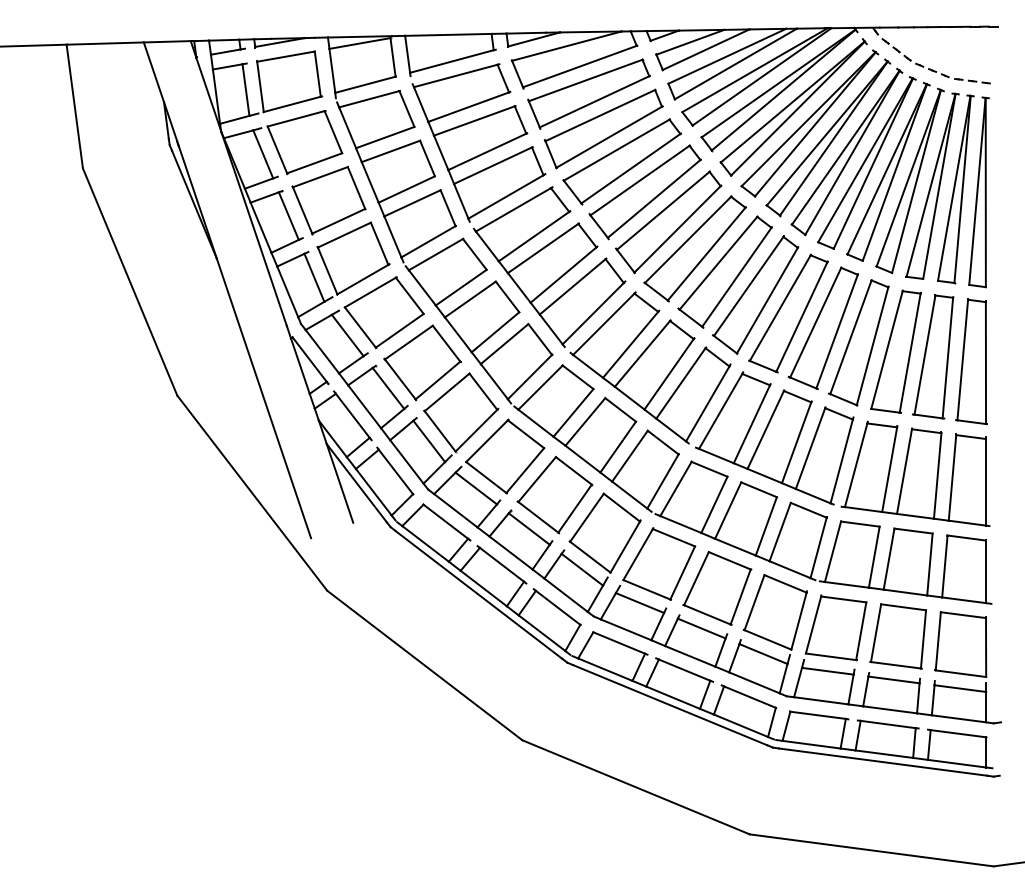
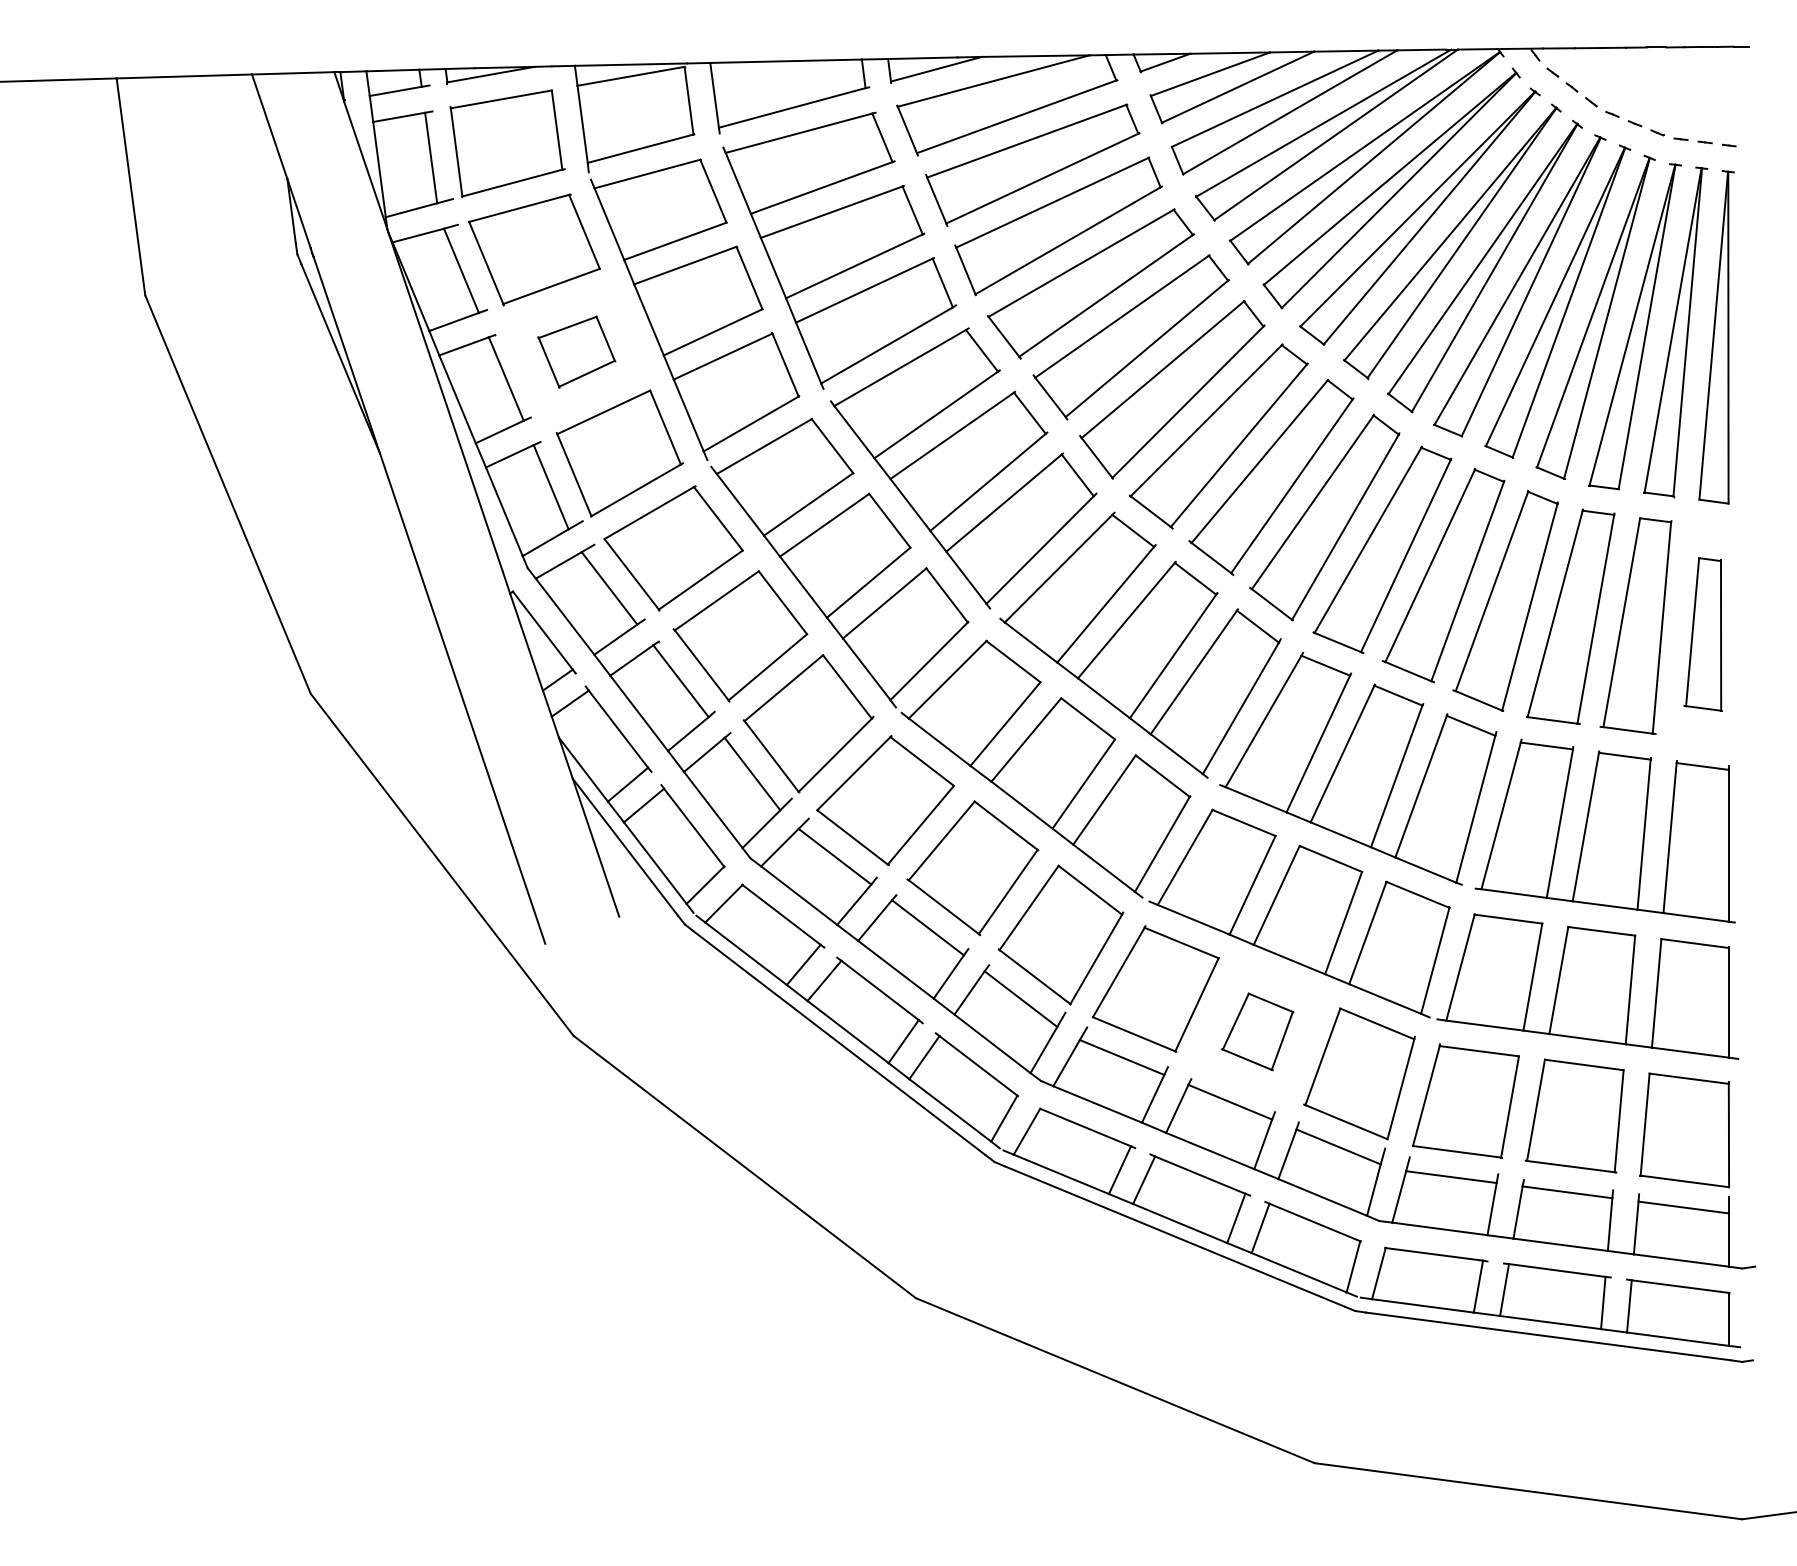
part: (328, 200) -> (575, 351), size x0.6
part: (971, 361) -> (1703, 633), size x0.7
part: (717, 588) -> (1257, 1031), size x0.6

